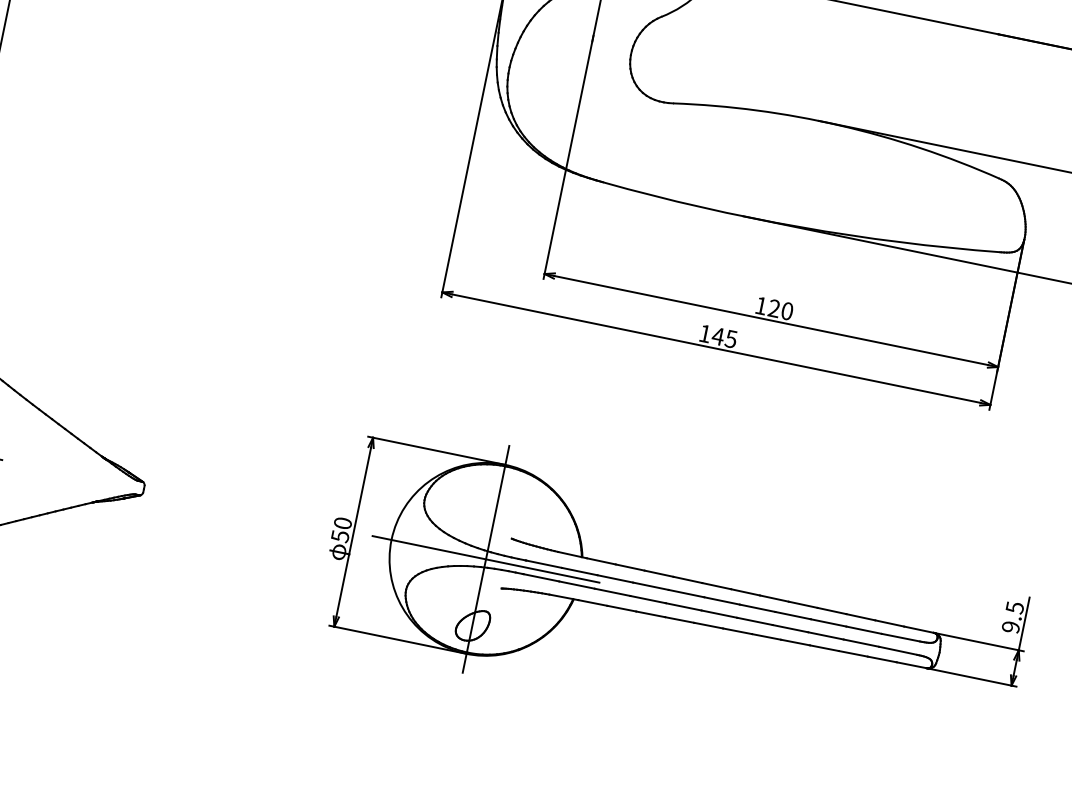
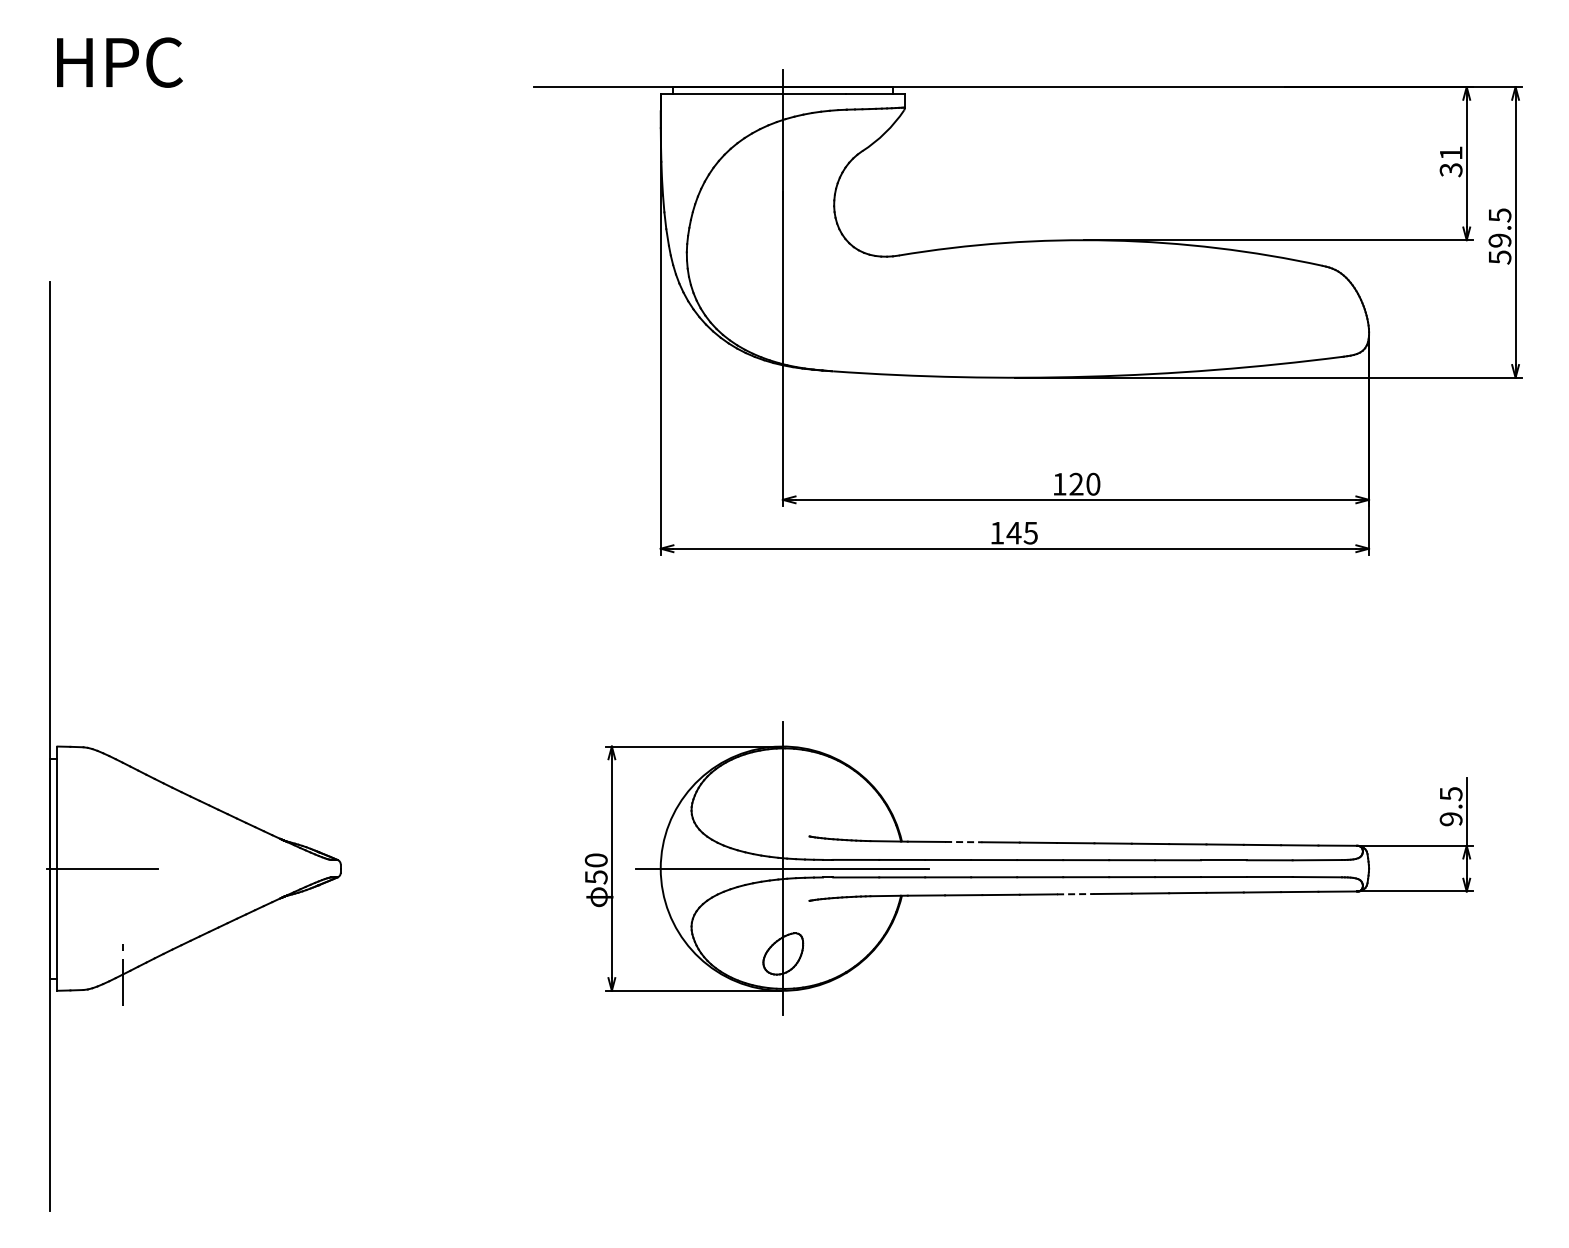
line: (629, 567) -> (963, 842), solid -> dashed
line: (708, 625) -> (1075, 894), solid -> dashed

